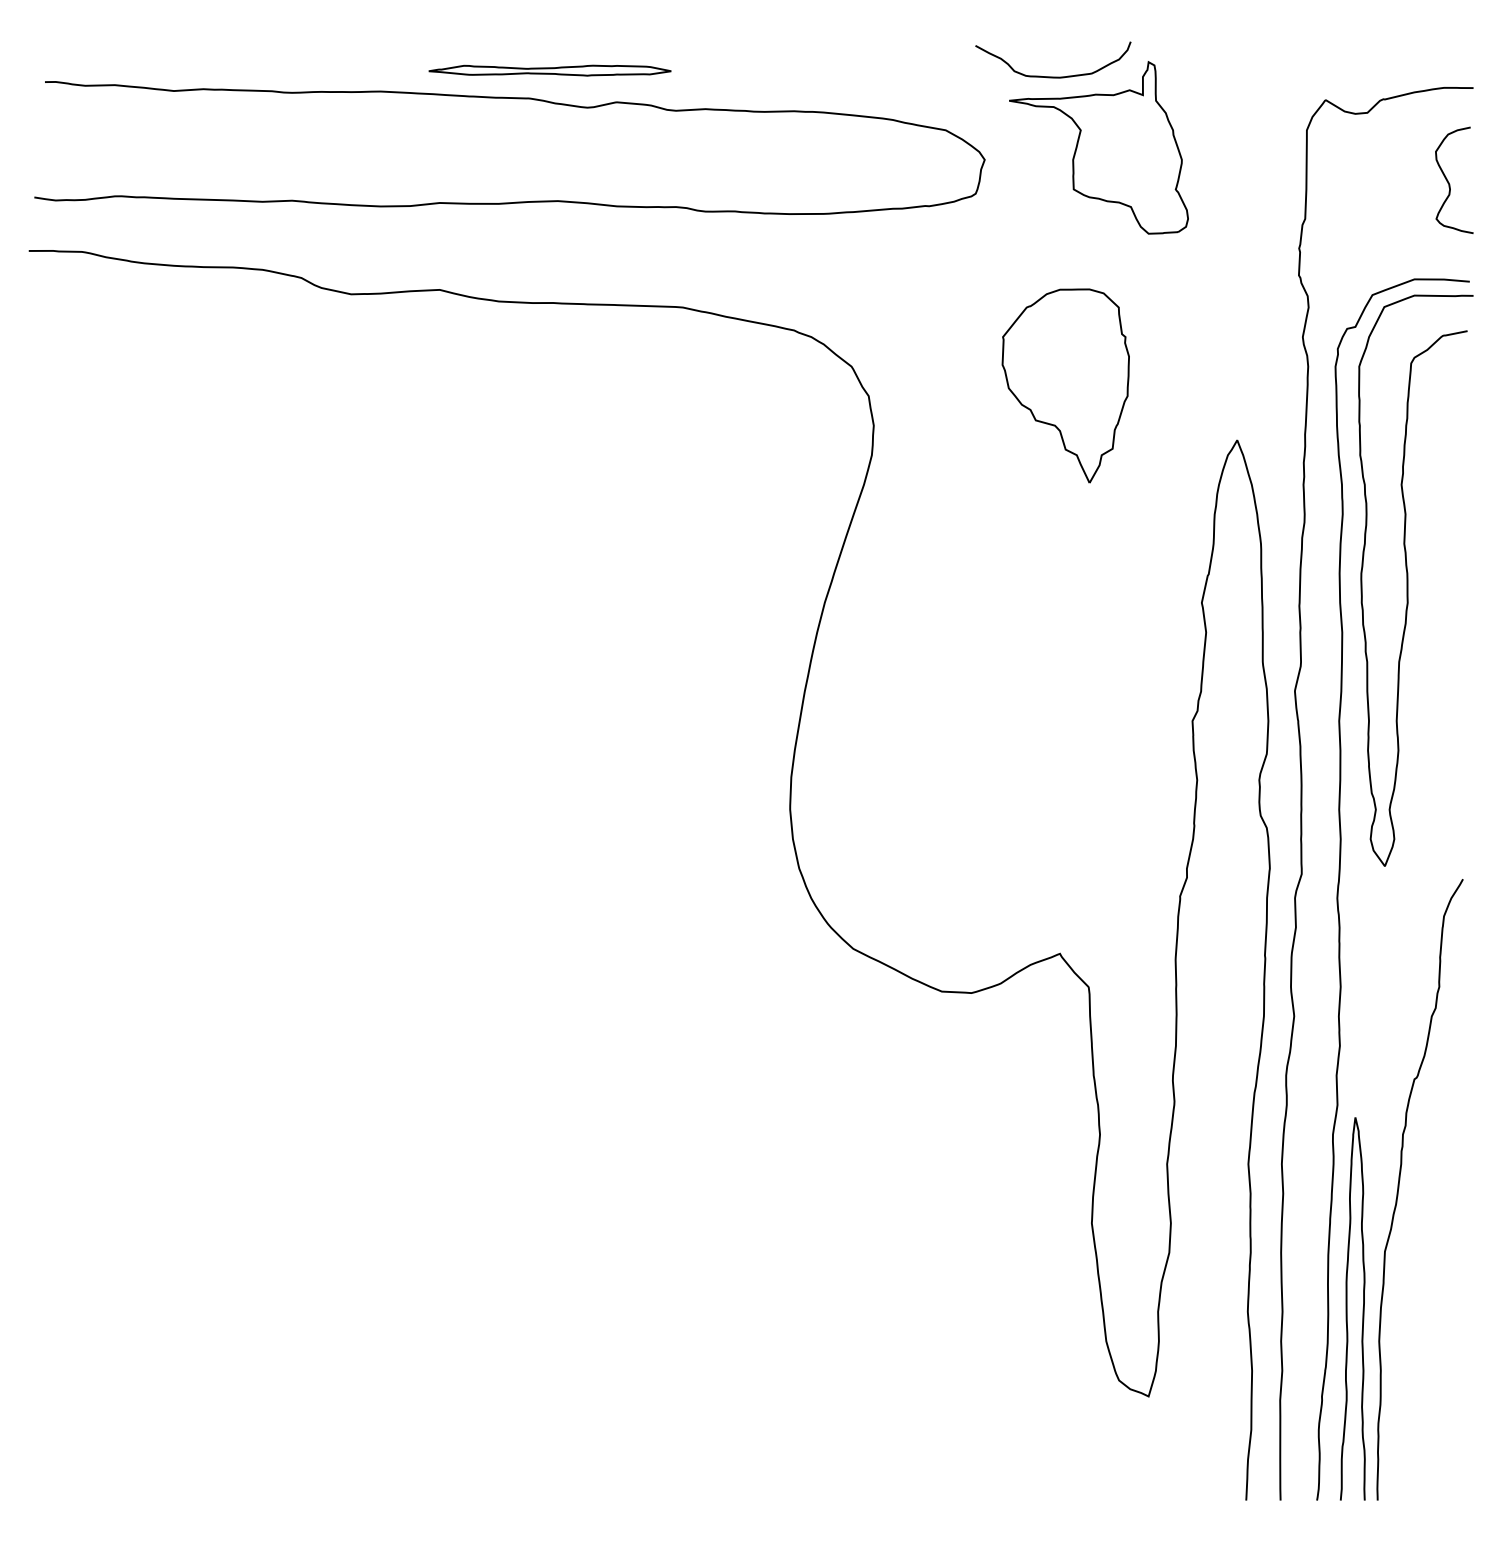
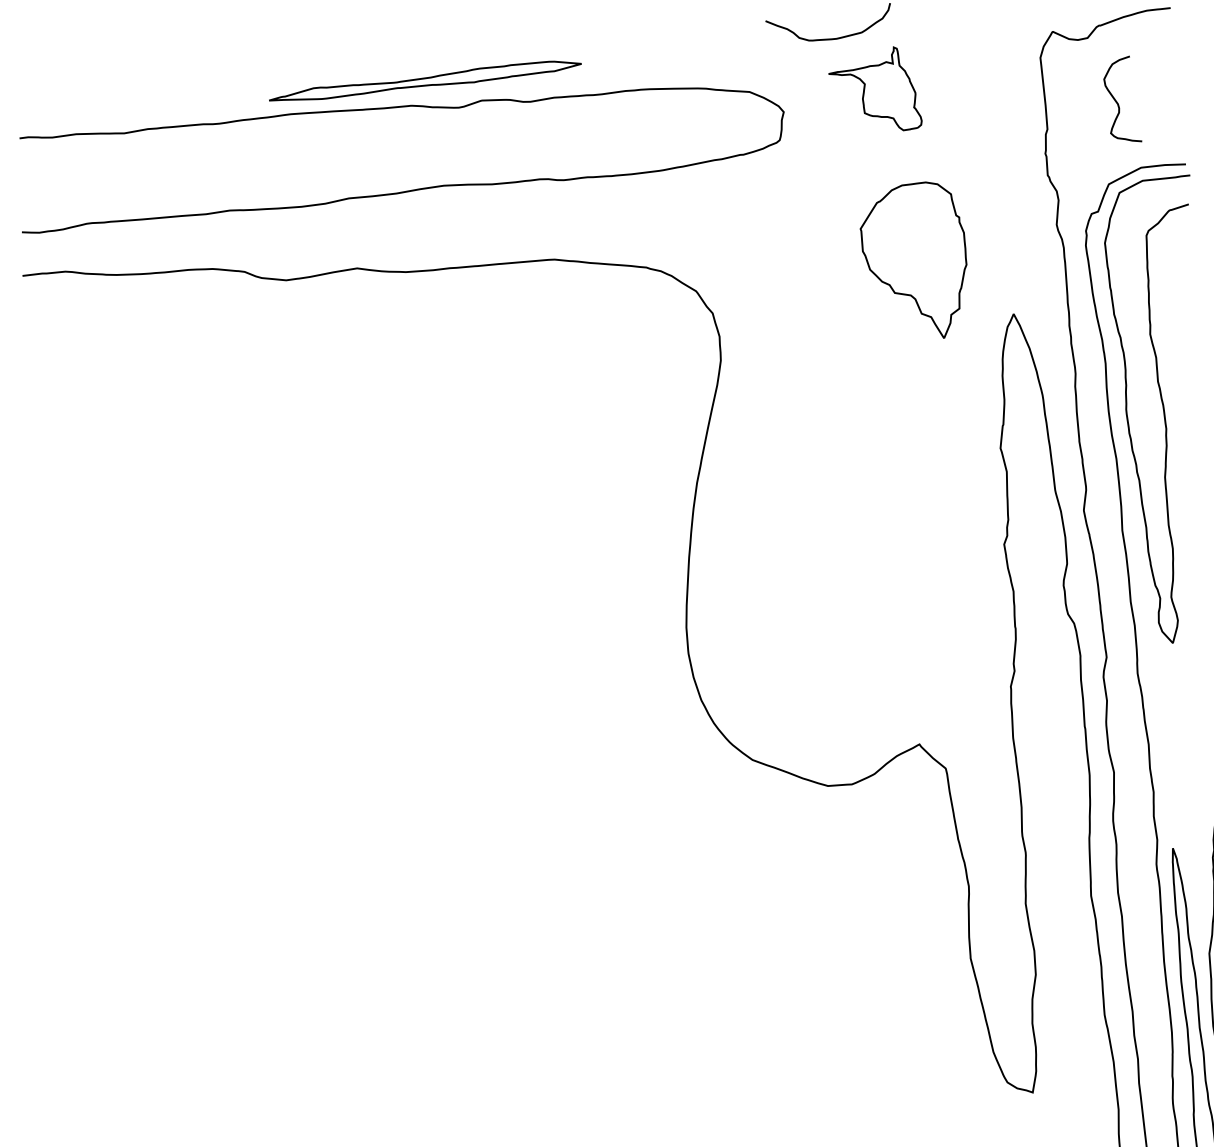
part: (549, 70) -> (424, 81), size x1.6
part: (1098, 147) -> (874, 91), size x0.6
curve: (1449, 182) -> (1118, 102), moved
part: (1065, 385) -> (915, 262), moved

